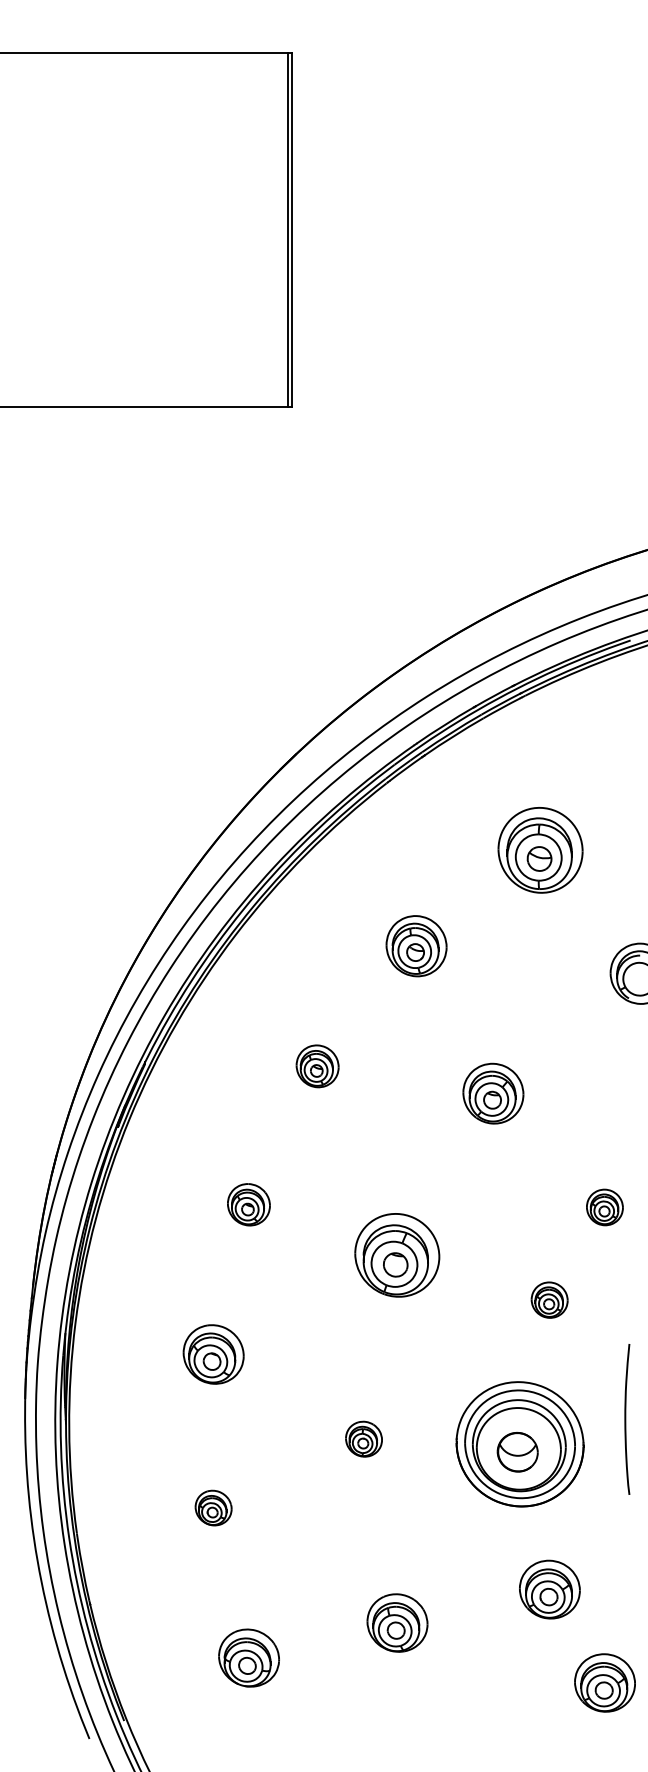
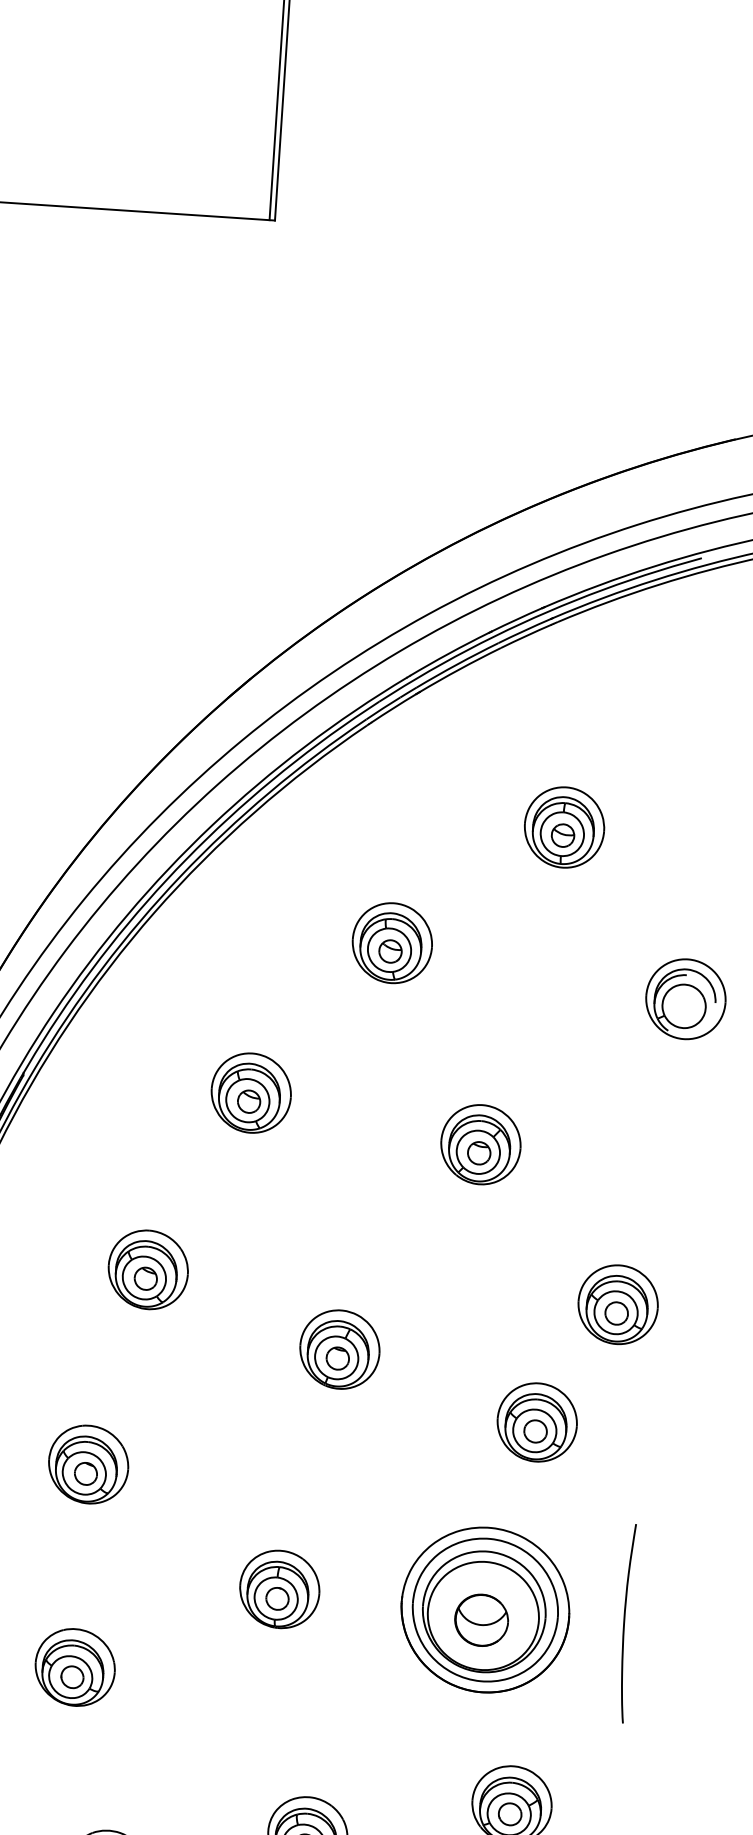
part: (540, 850) -> (564, 827), size x0.71
part: (317, 1066) -> (251, 1093), size x1.43
part: (248, 1204) -> (147, 1269), size x1.43
part: (604, 1207) -> (617, 1304), size x1.67
part: (397, 1254) -> (340, 1348), size x0.71
part: (549, 1299) -> (536, 1421), size x1.67
curve: (626, 1419) -> (625, 1623), moved
part: (363, 1439) -> (279, 1589), size x1.67
part: (213, 1507) -> (74, 1666), size x1.67

